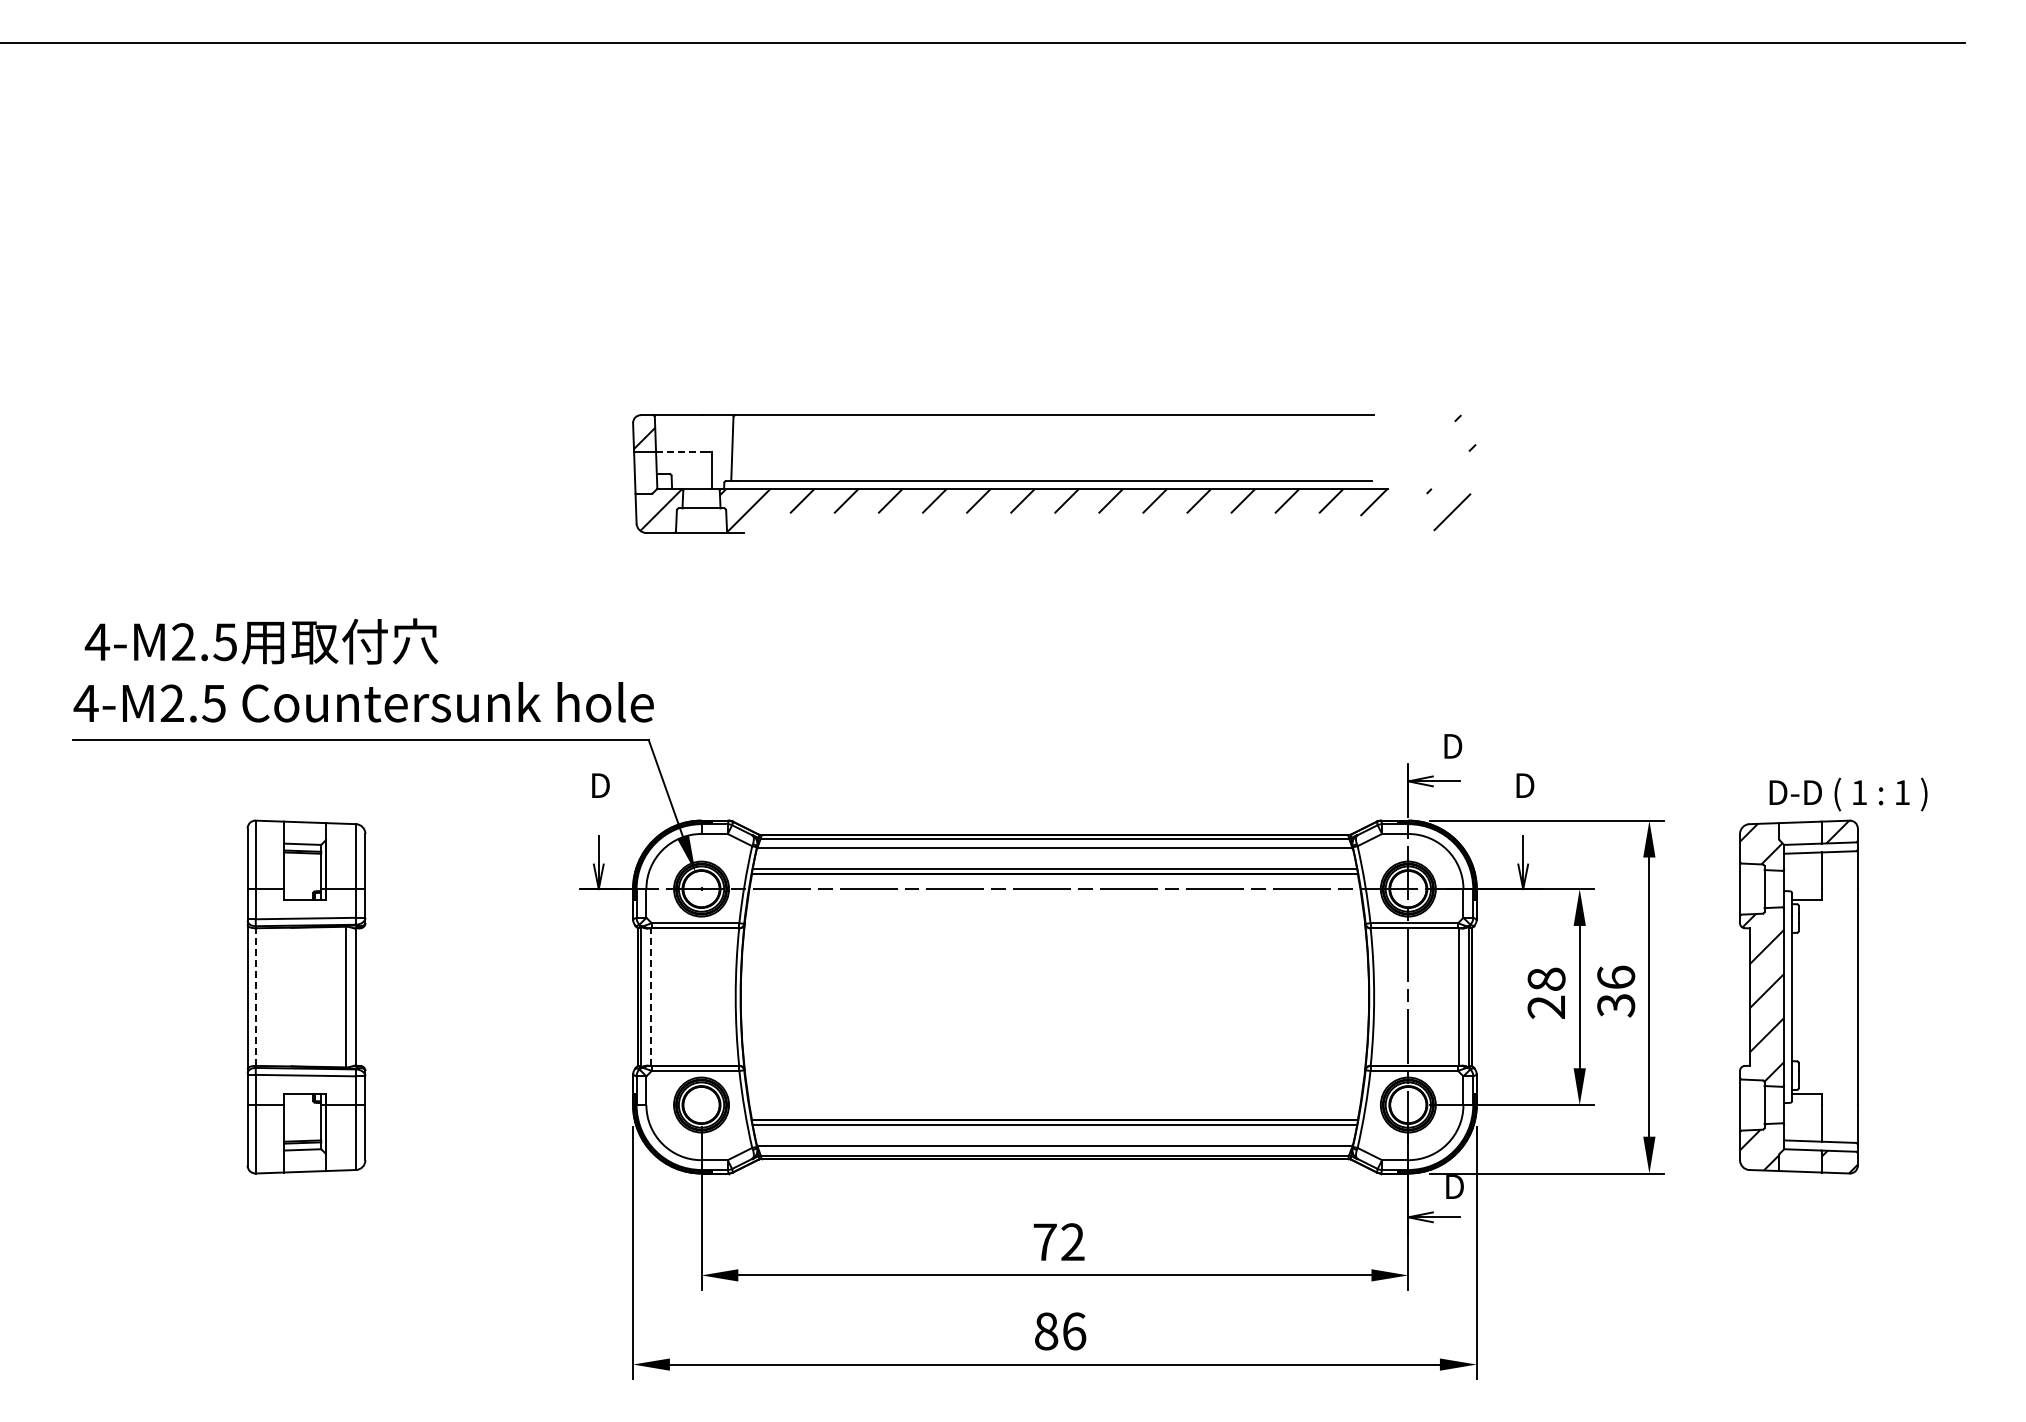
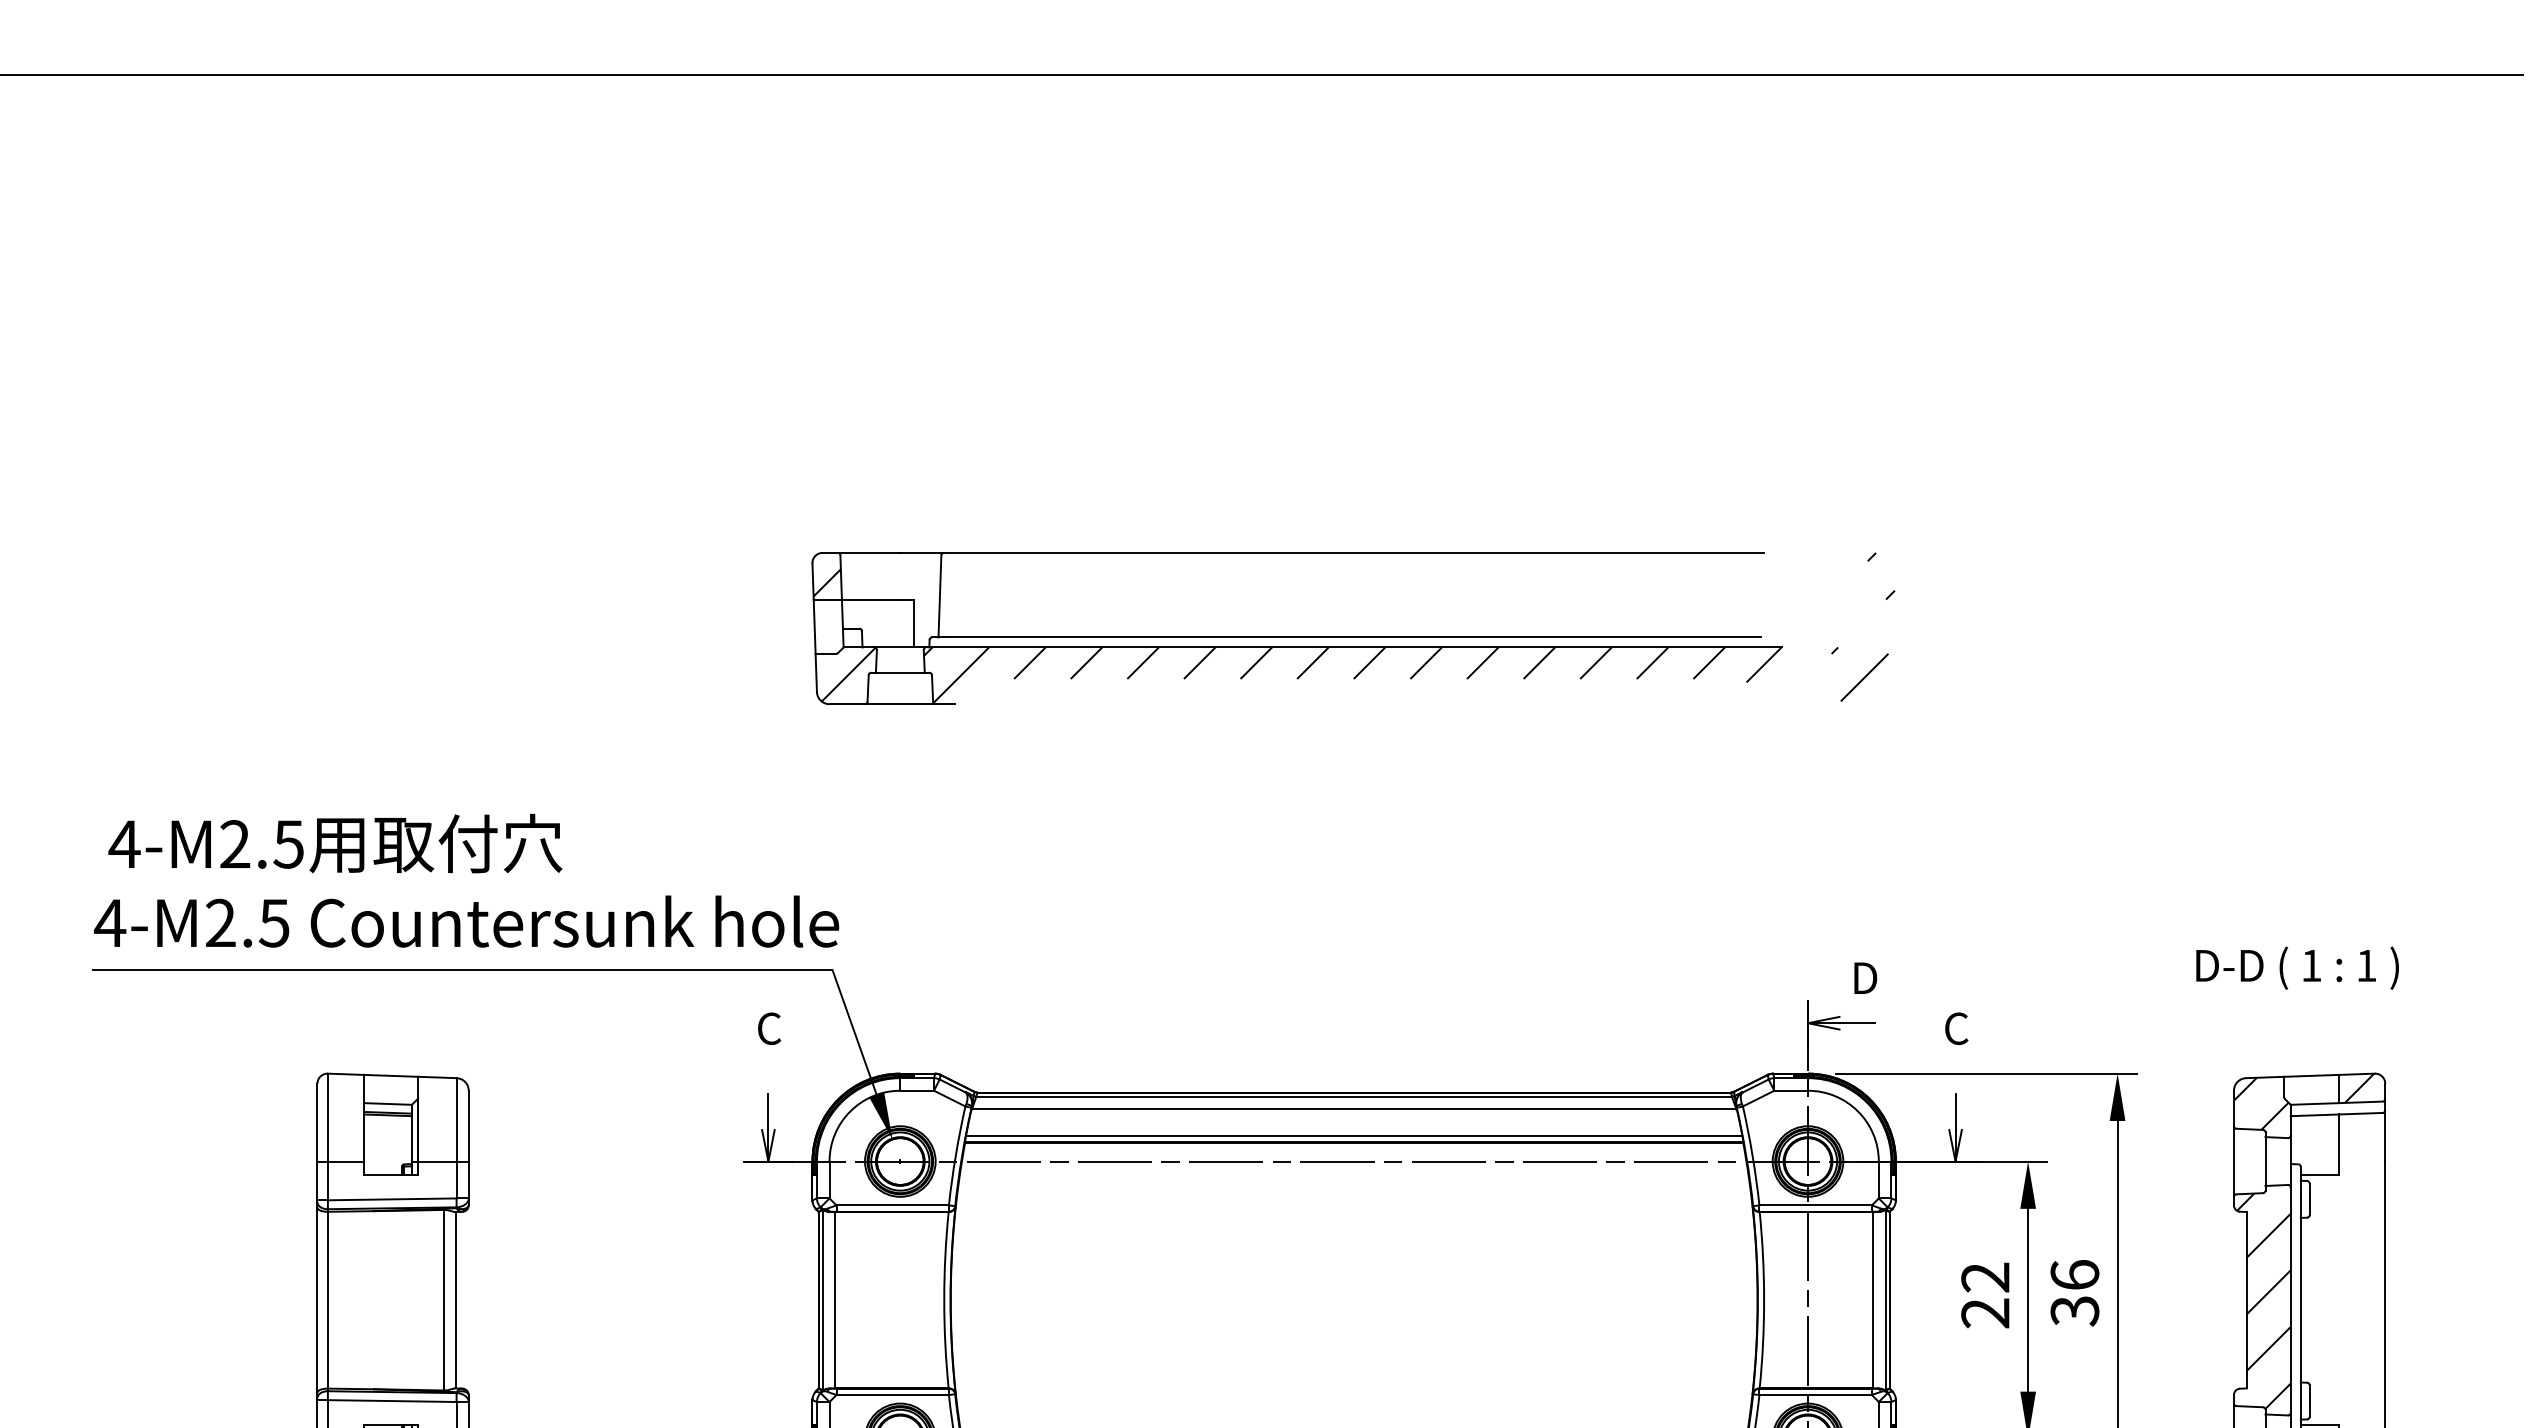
line: (678, 451) -> (870, 599), dashed -> solid
text: (599, 785) -> (769, 1028), D -> C
text: (1524, 785) -> (1957, 1028), D -> C
text: (1848, 794) -> (2297, 968), moved
text: (1546, 978) -> (1985, 1276), 28 -> 22
line: (255, 997) -> (327, 1300), dashed -> solid
line: (650, 997) -> (834, 1300), dashed -> solid

